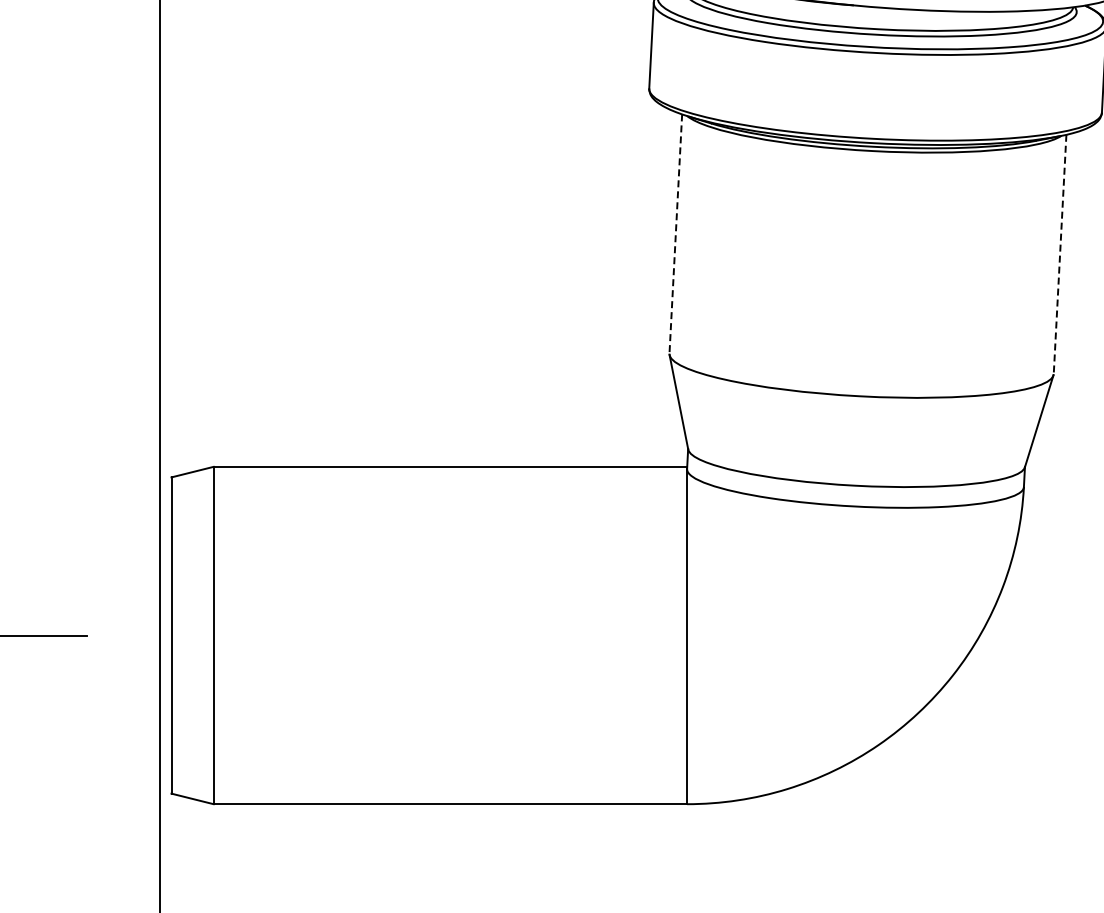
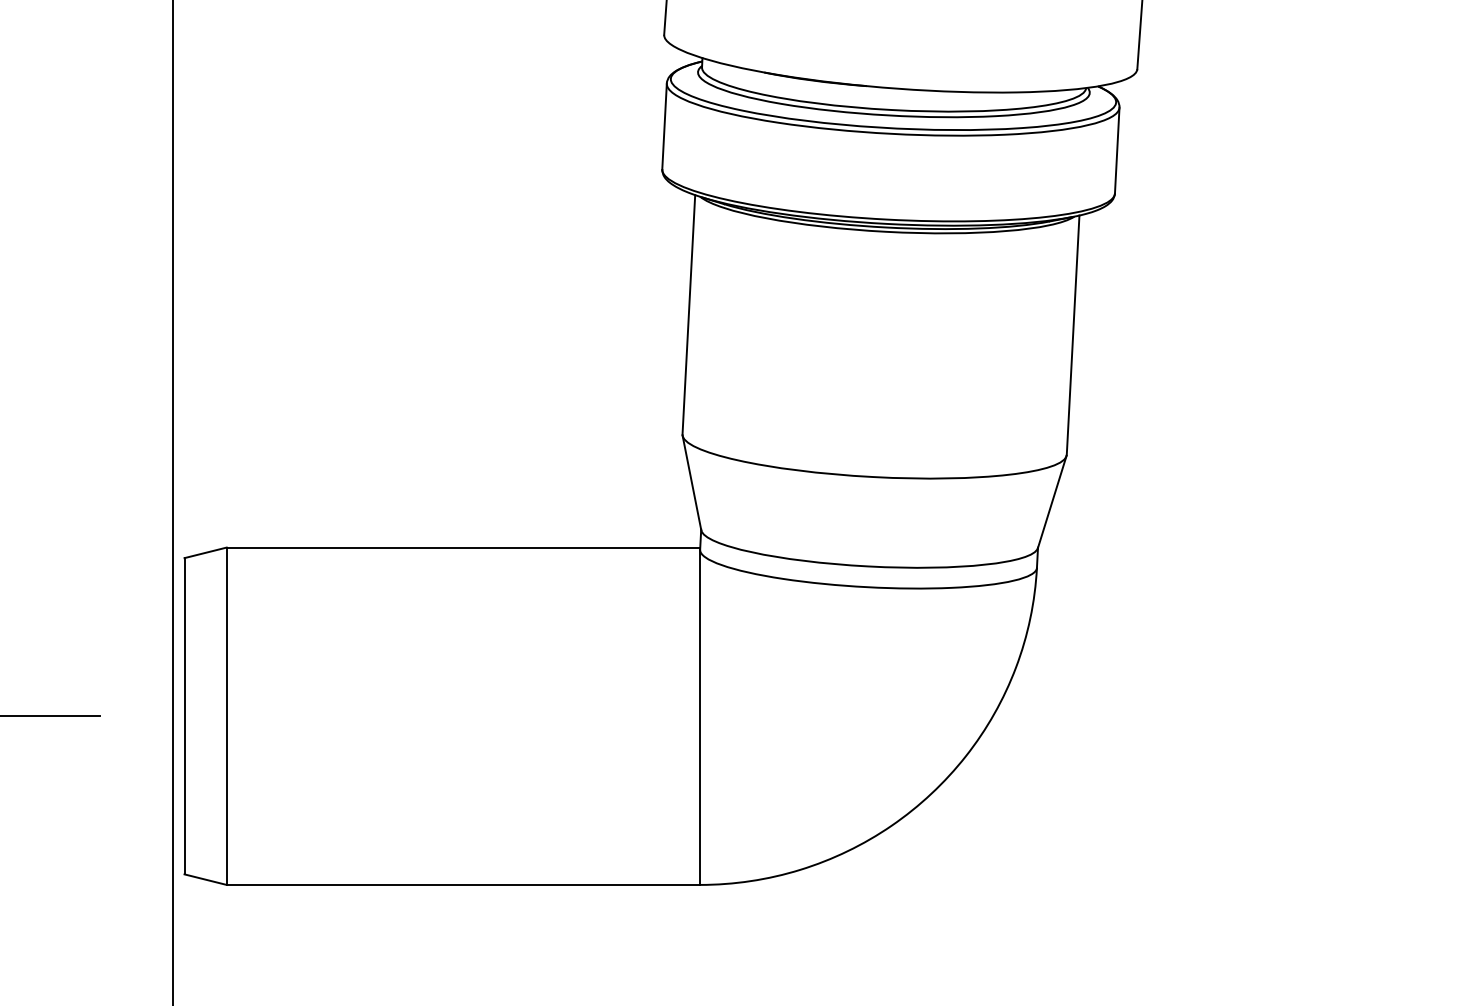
line: (675, 233) -> (688, 314), dashed -> solid
line: (1060, 254) -> (1073, 335), dashed -> solid

